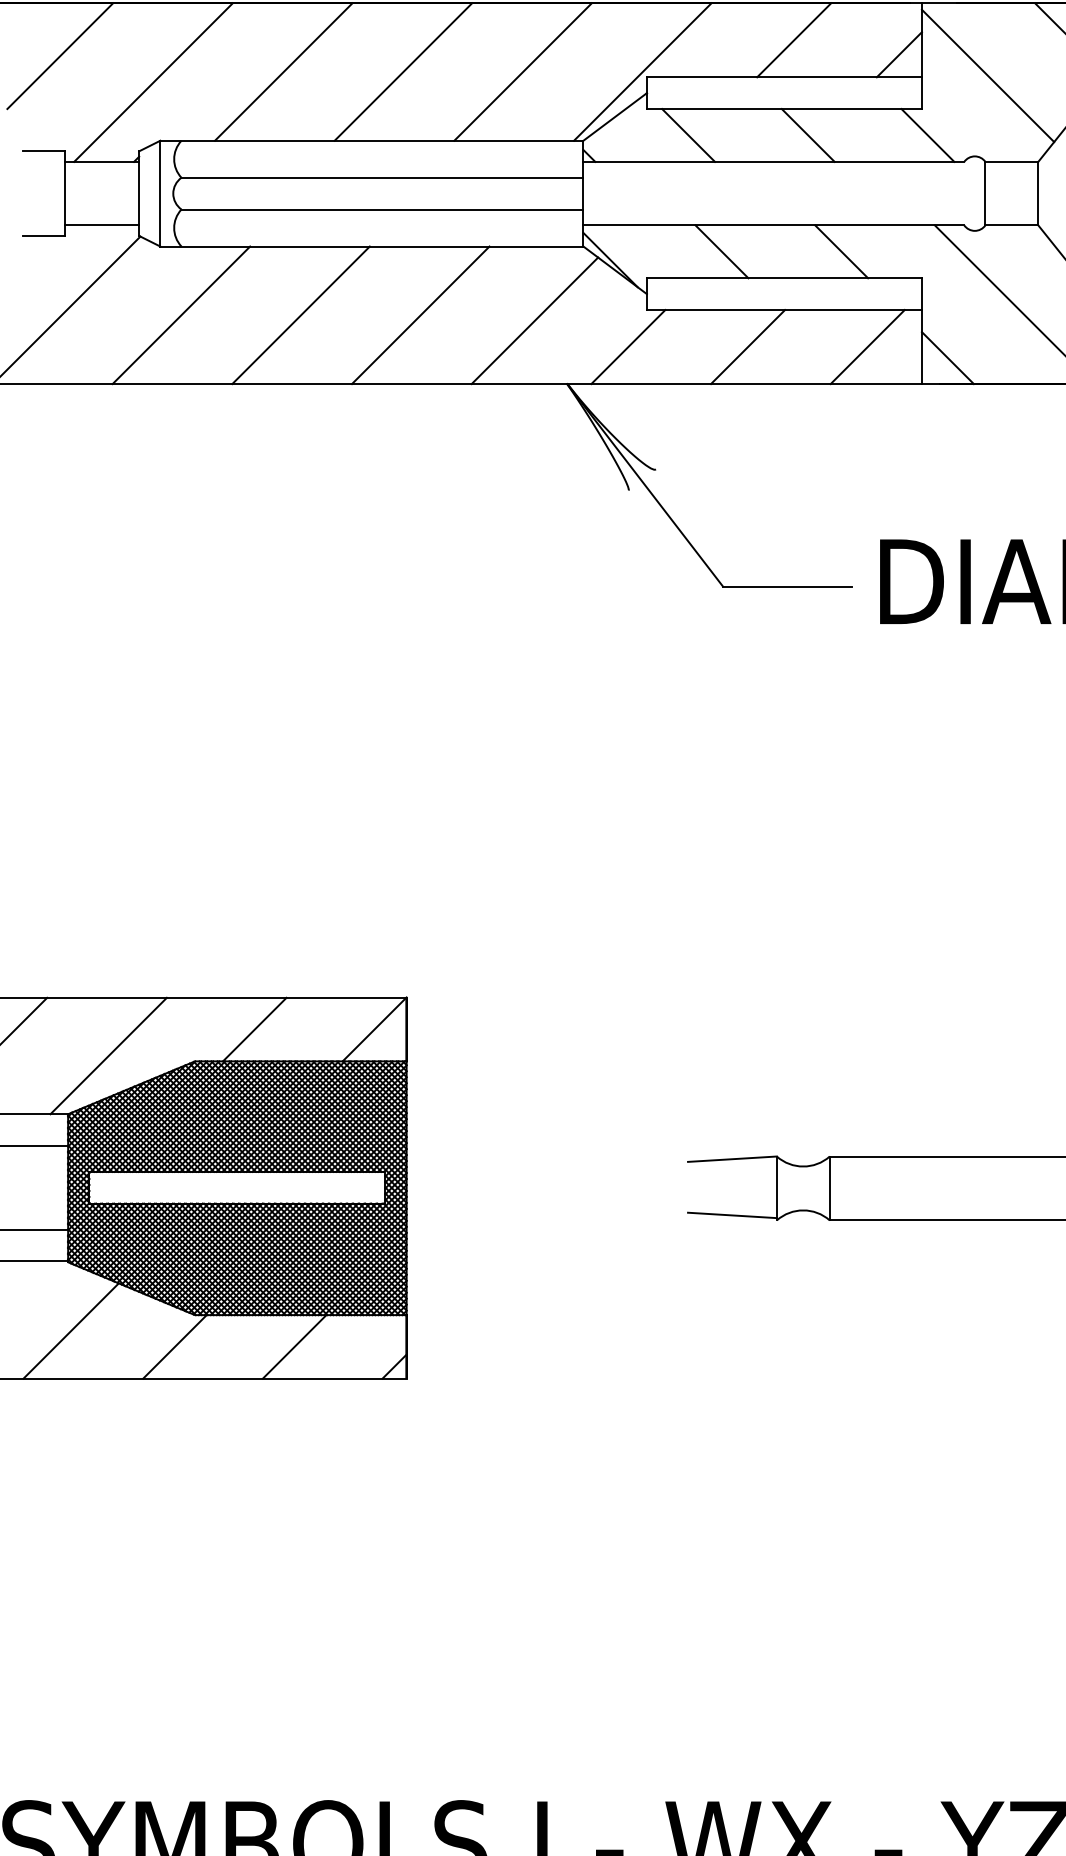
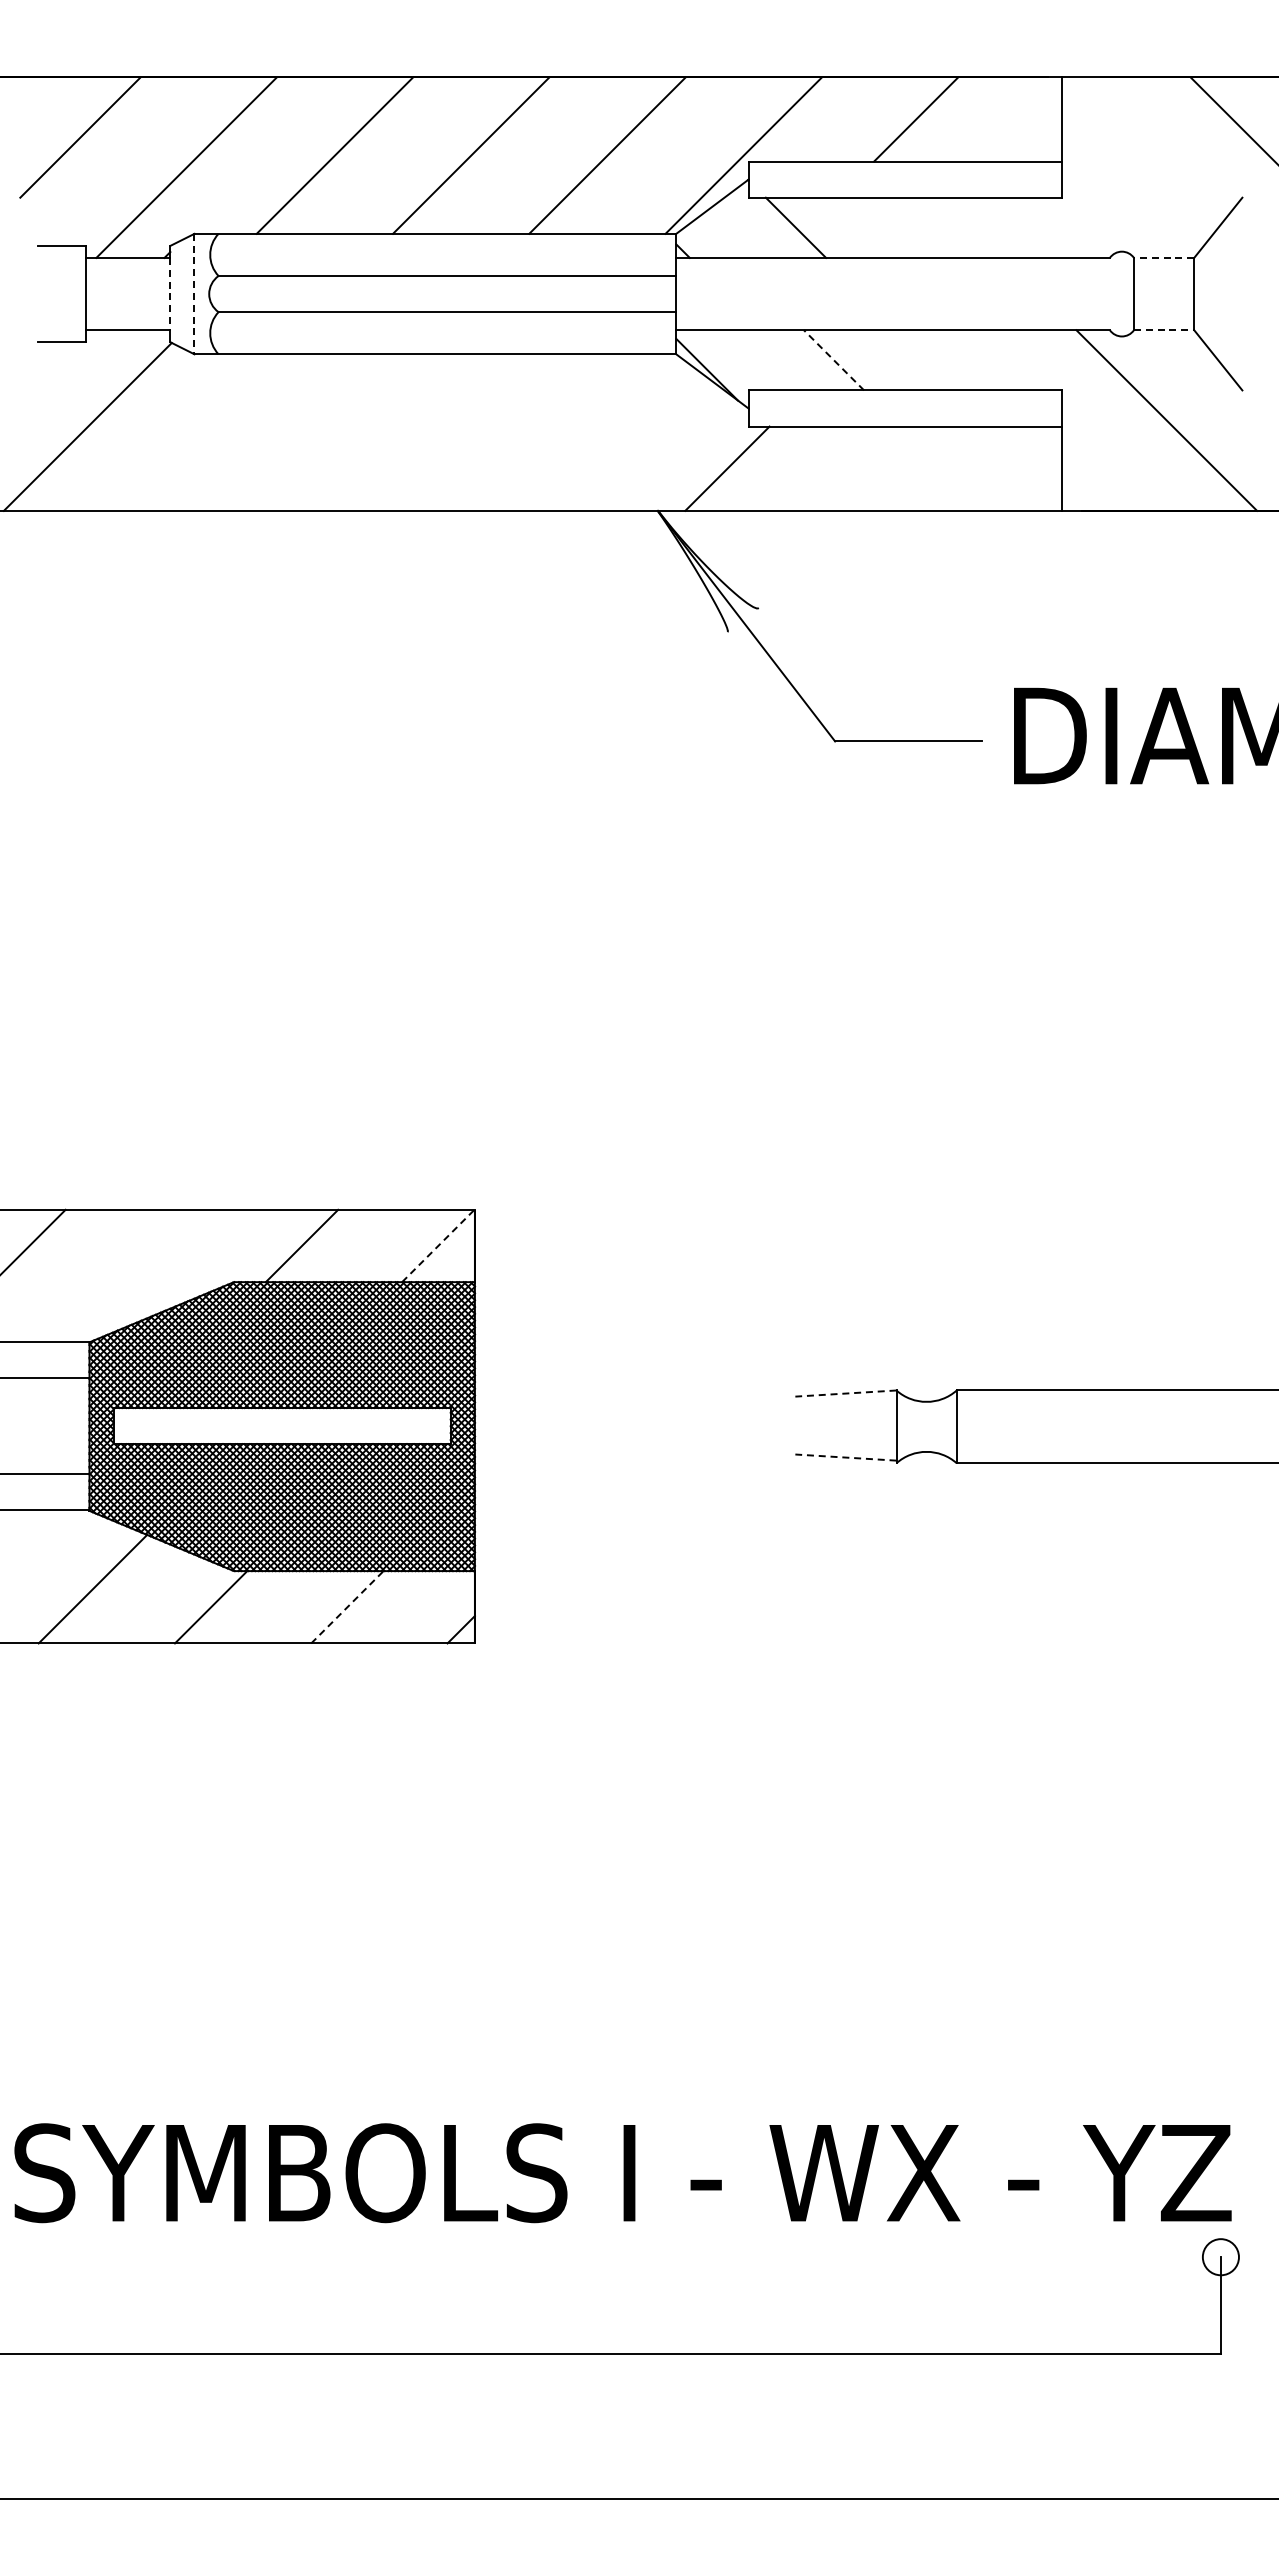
line: (898, 54) -> (1035, 135), removed
line: (987, 75) -> (1136, 159), removed
line: (808, 135) -> (932, 227), removed
line: (927, 135) -> (1068, 227), removed
line: (1011, 161) -> (1163, 257), solid -> dashed
line: (139, 194) -> (170, 294), solid -> dashed
line: (160, 194) -> (194, 294), solid -> dashed
line: (1012, 225) -> (1164, 330), solid -> dashed
line: (722, 251) -> (834, 360), solid -> dashed
line: (841, 251) -> (970, 360), removed
line: (181, 315) -> (218, 432), removed
line: (300, 315) -> (354, 432), removed
line: (420, 315) -> (490, 432), removed
line: (535, 320) -> (621, 438), removed
line: (747, 346) -> (863, 468), removed
line: (867, 346) -> (999, 468), removed
line: (947, 357) -> (1090, 480), removed
line: (374, 1029) -> (438, 1245), solid -> dashed
line: (108, 1055) -> (135, 1275), removed
line: (732, 1159) -> (845, 1393), solid -> dashed
line: (732, 1215) -> (845, 1457), solid -> dashed
line: (294, 1346) -> (347, 1606), solid -> dashed

